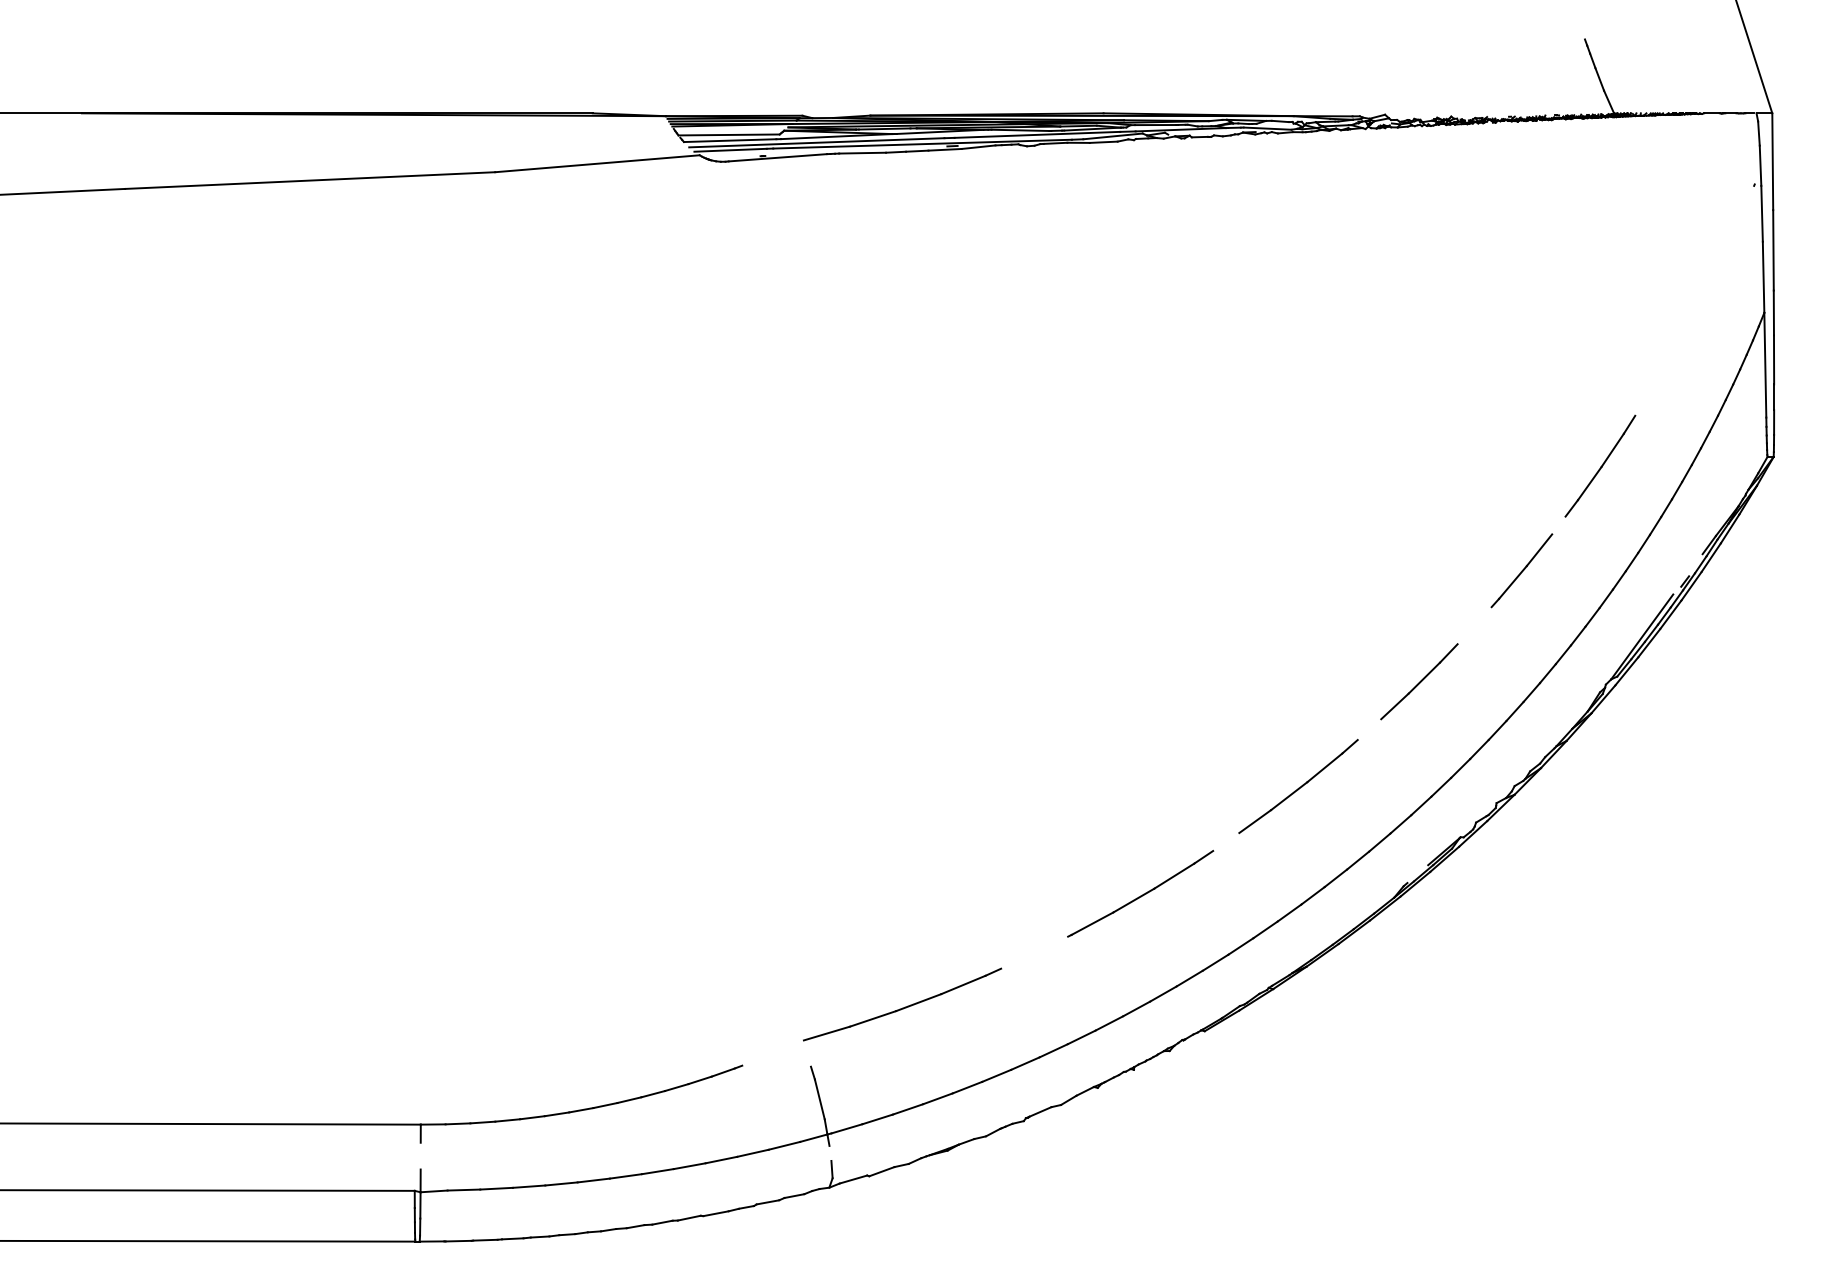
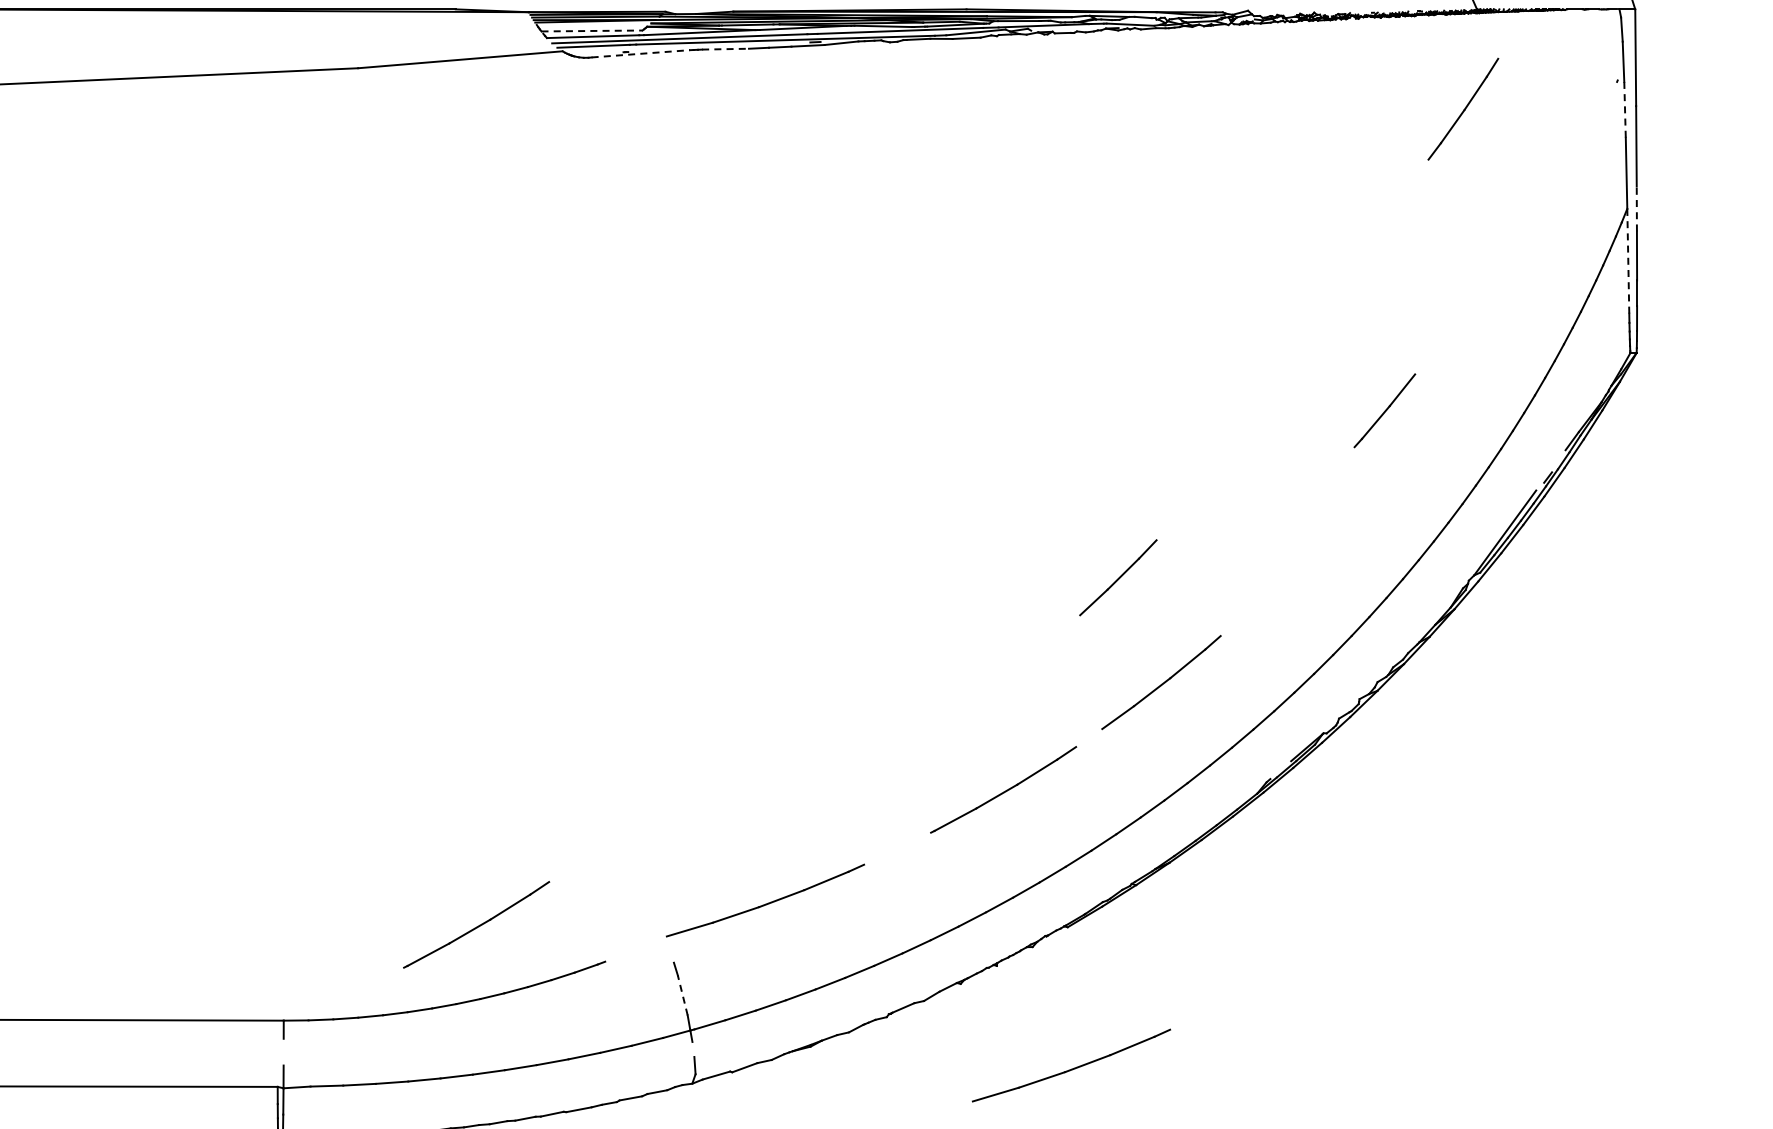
line: (729, 134) -> (592, 30), solid -> dashed
line: (863, 153) -> (726, 49), solid -> dashed
line: (778, 157) -> (641, 53), solid -> dashed
line: (1762, 213) -> (1625, 109), solid -> dashed
line: (1773, 312) -> (1636, 208), solid -> dashed
line: (1765, 364) -> (1628, 260), solid -> dashed
part: (1600, 465) -> (1463, 108), moved
line: (1521, 570) -> (1384, 410), moved
line: (1419, 681) -> (1118, 577), moved
part: (613, 1028) -> (476, 924), added
line: (819, 1099) -> (682, 995), solid -> dashed
part: (1208, 1169) -> (1071, 1065), added

